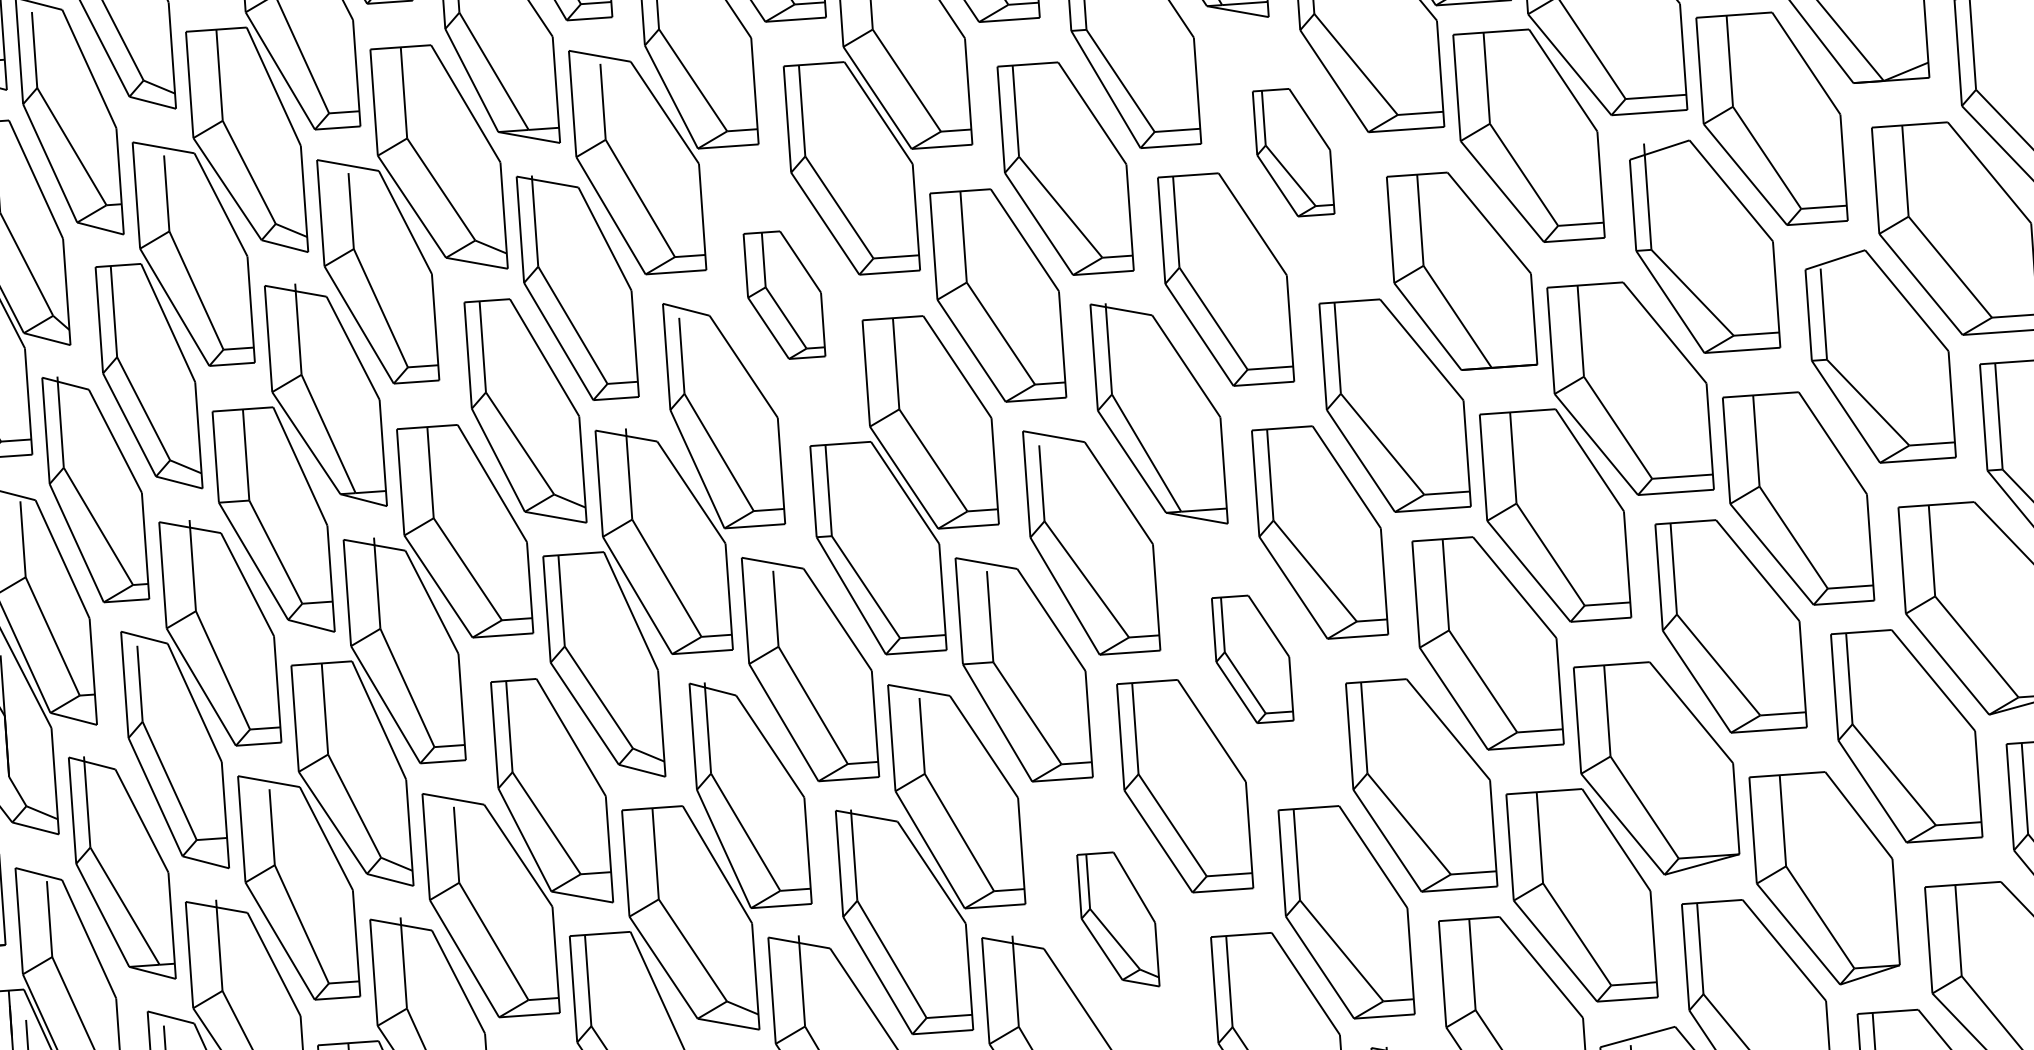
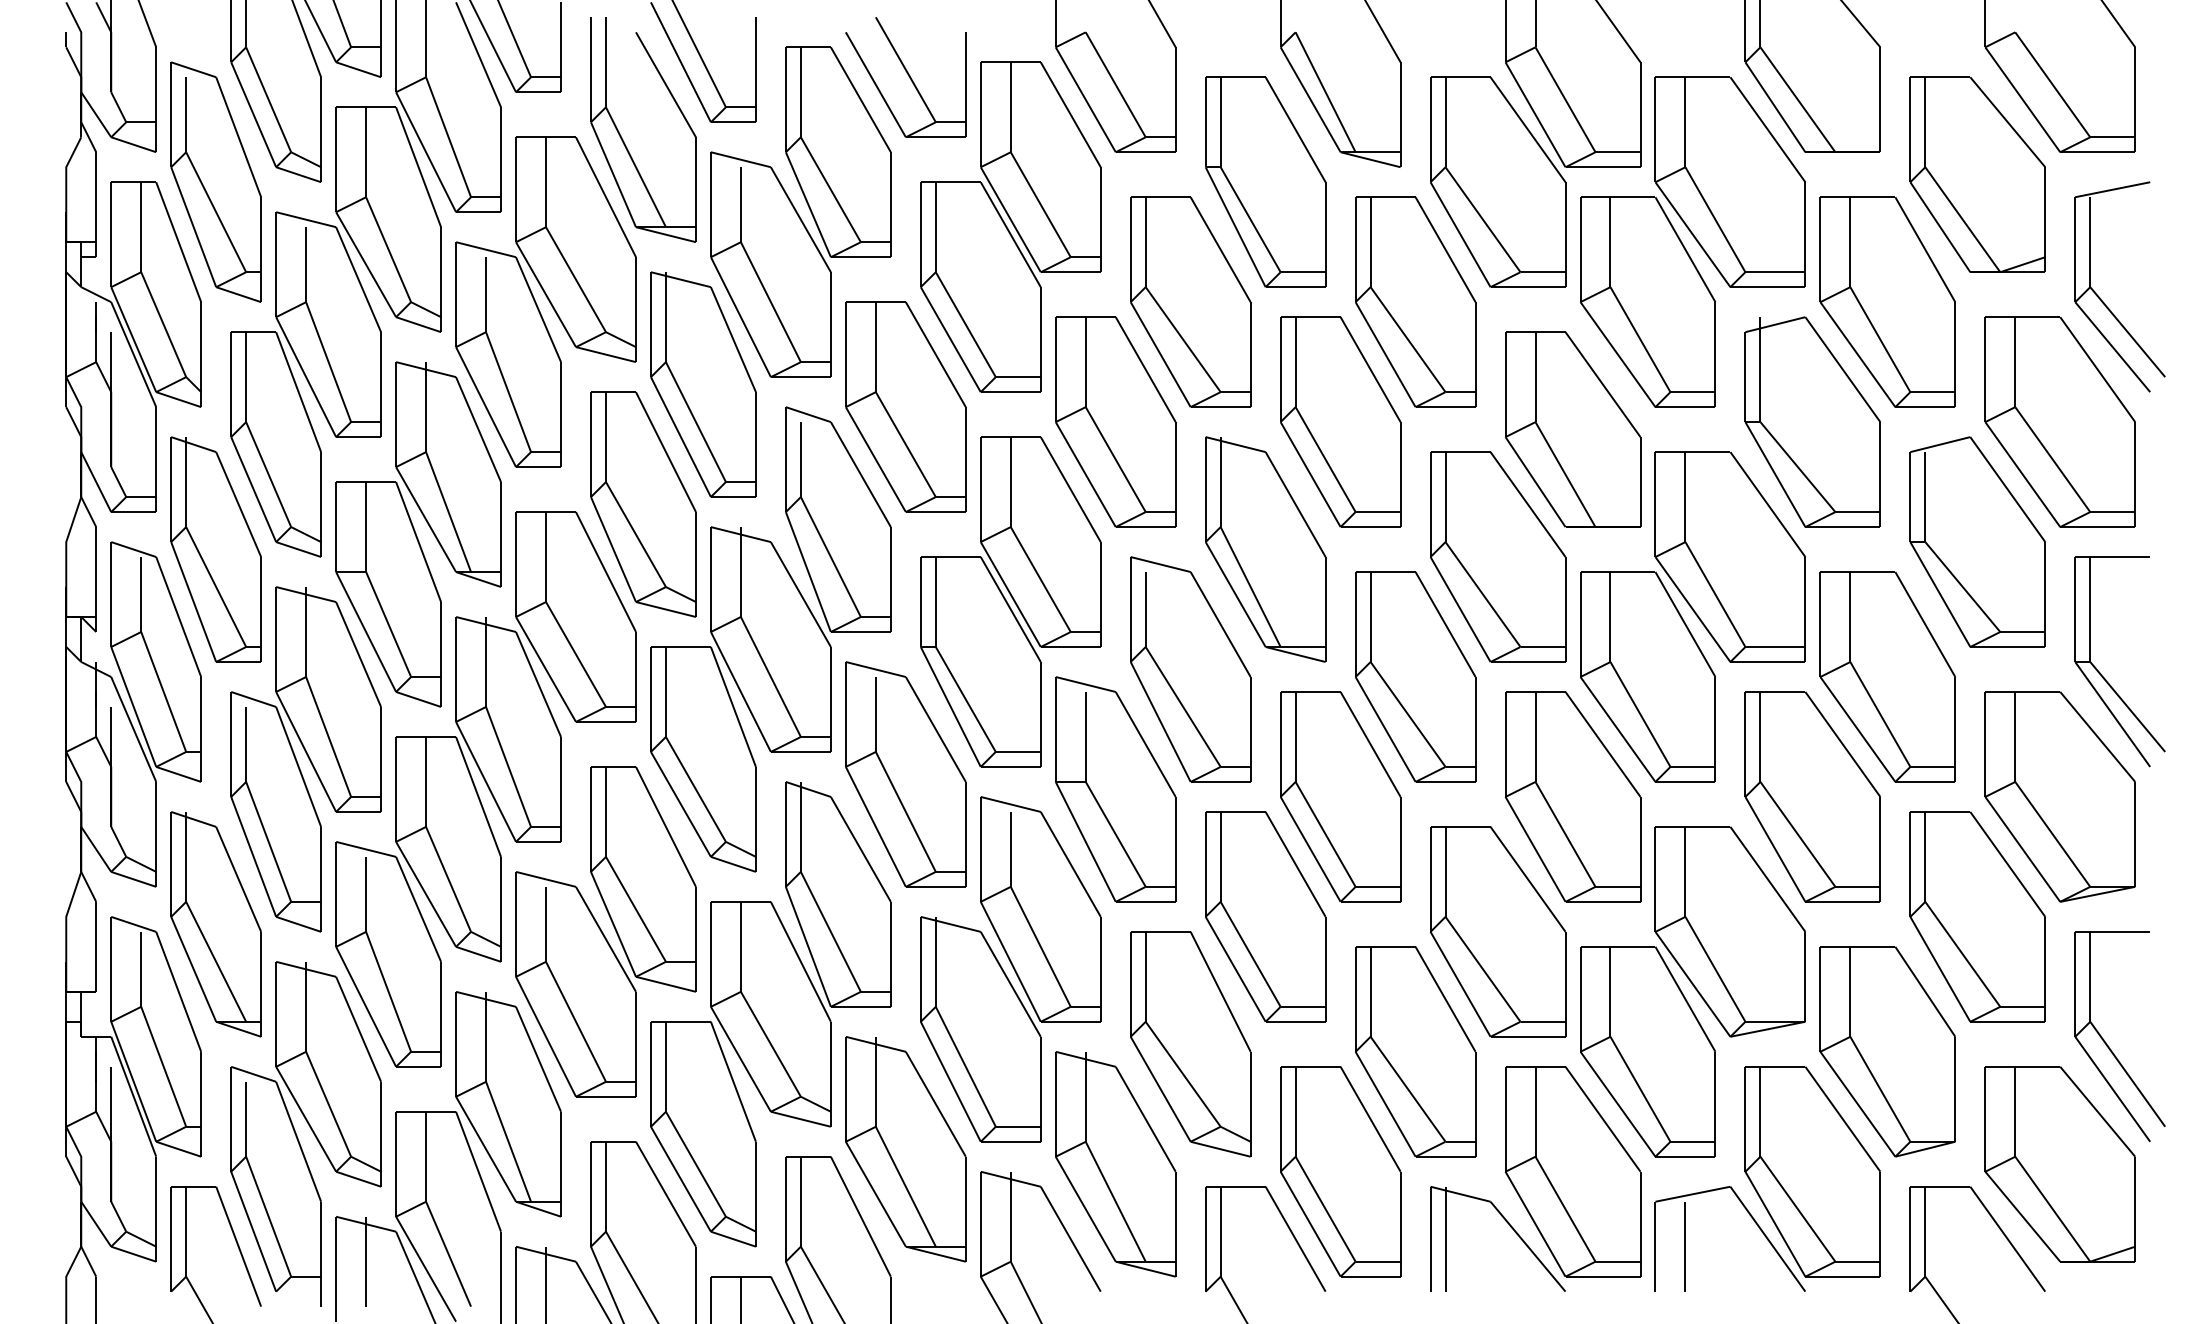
part: (1293, 152) -> (1415, 301), size x1.67
part: (784, 294) -> (905, 406), size x1.67
part: (1252, 658) -> (1340, 796), size x1.67
part: (1118, 920) -> (1190, 1044), size x1.67

